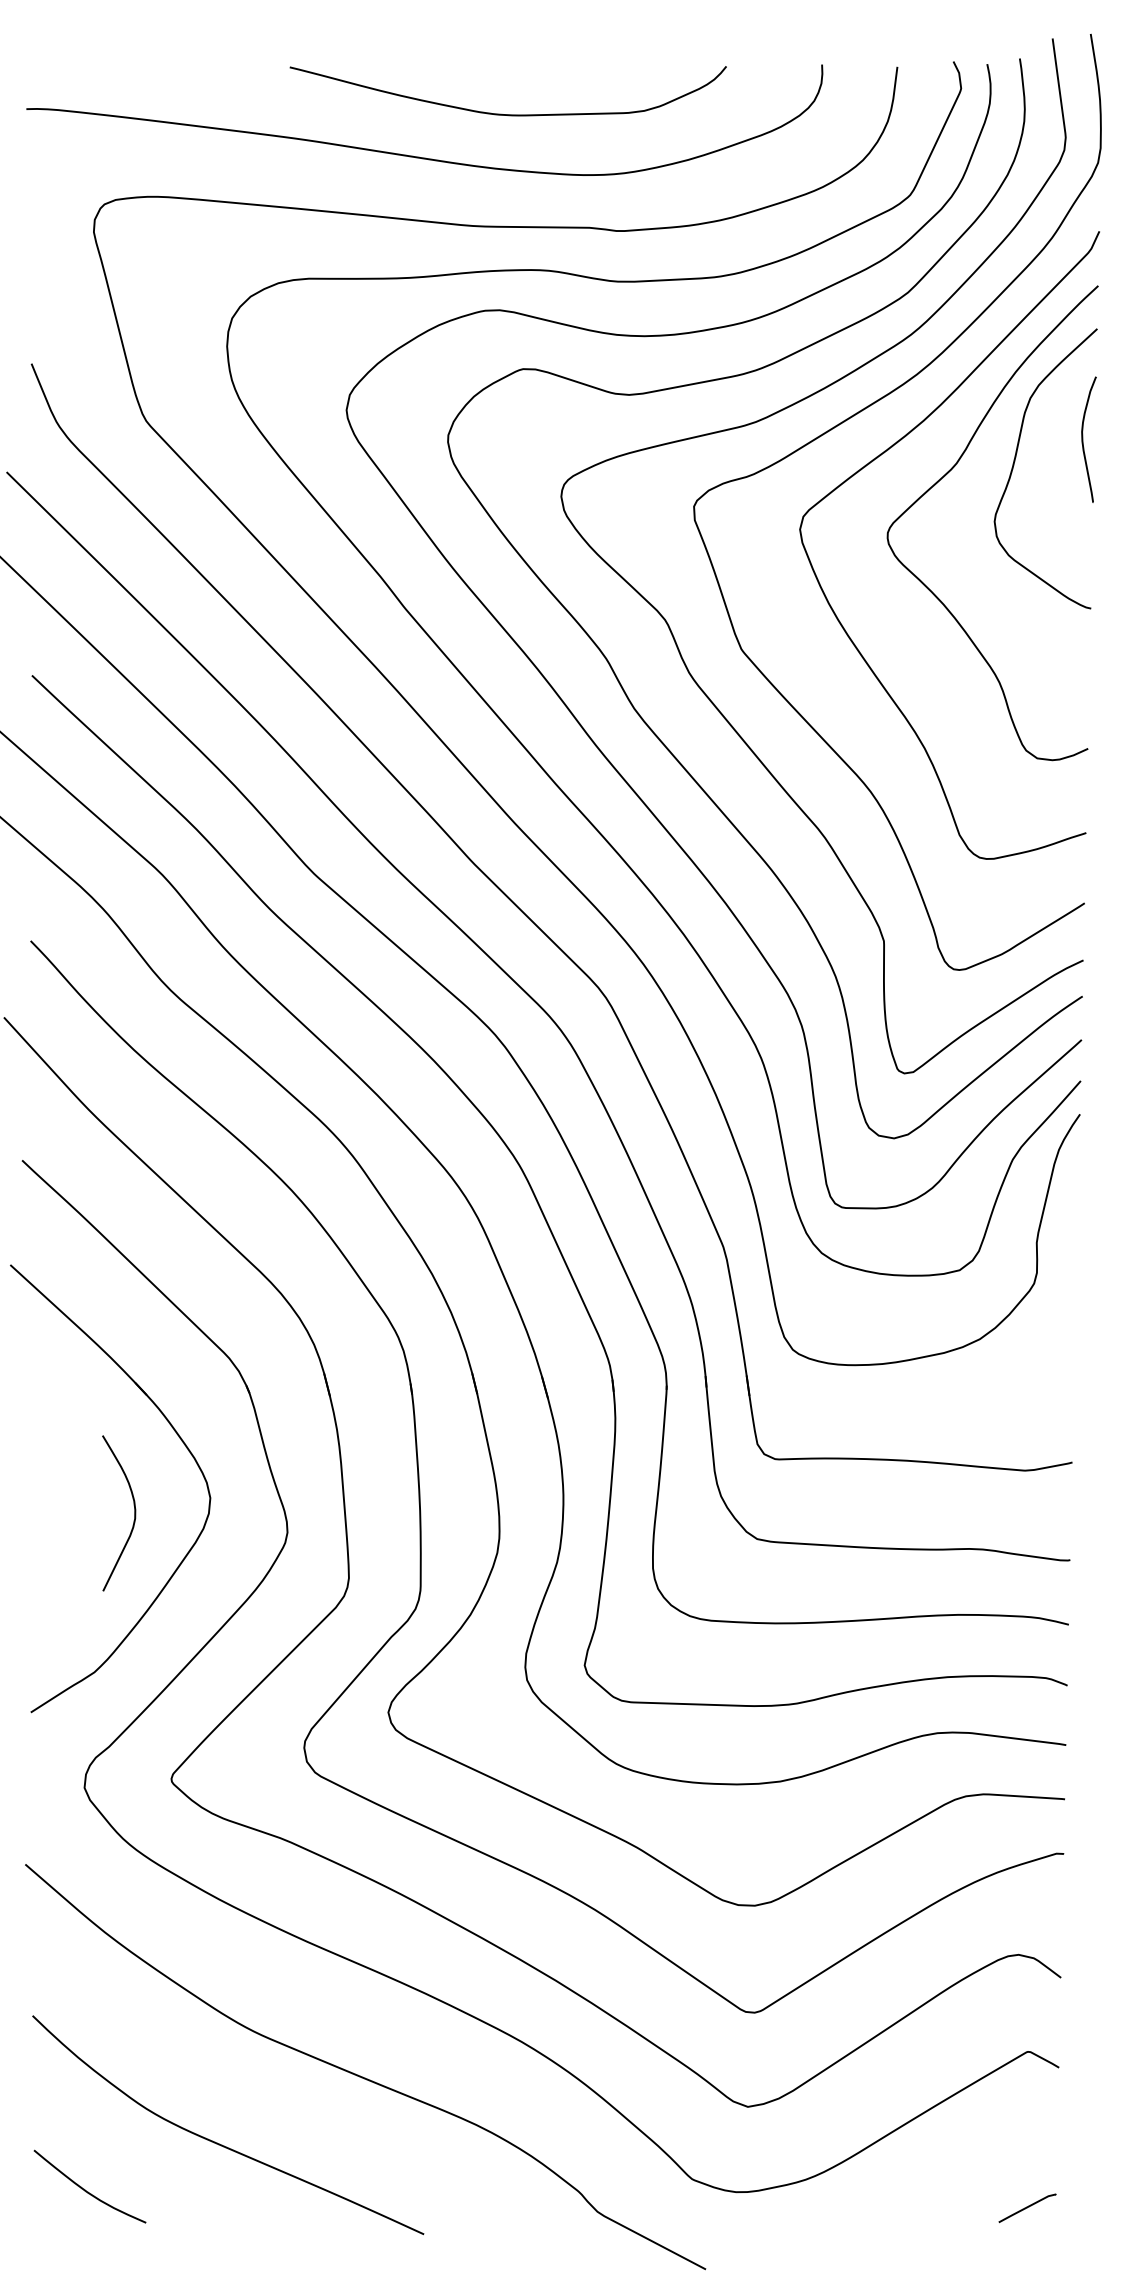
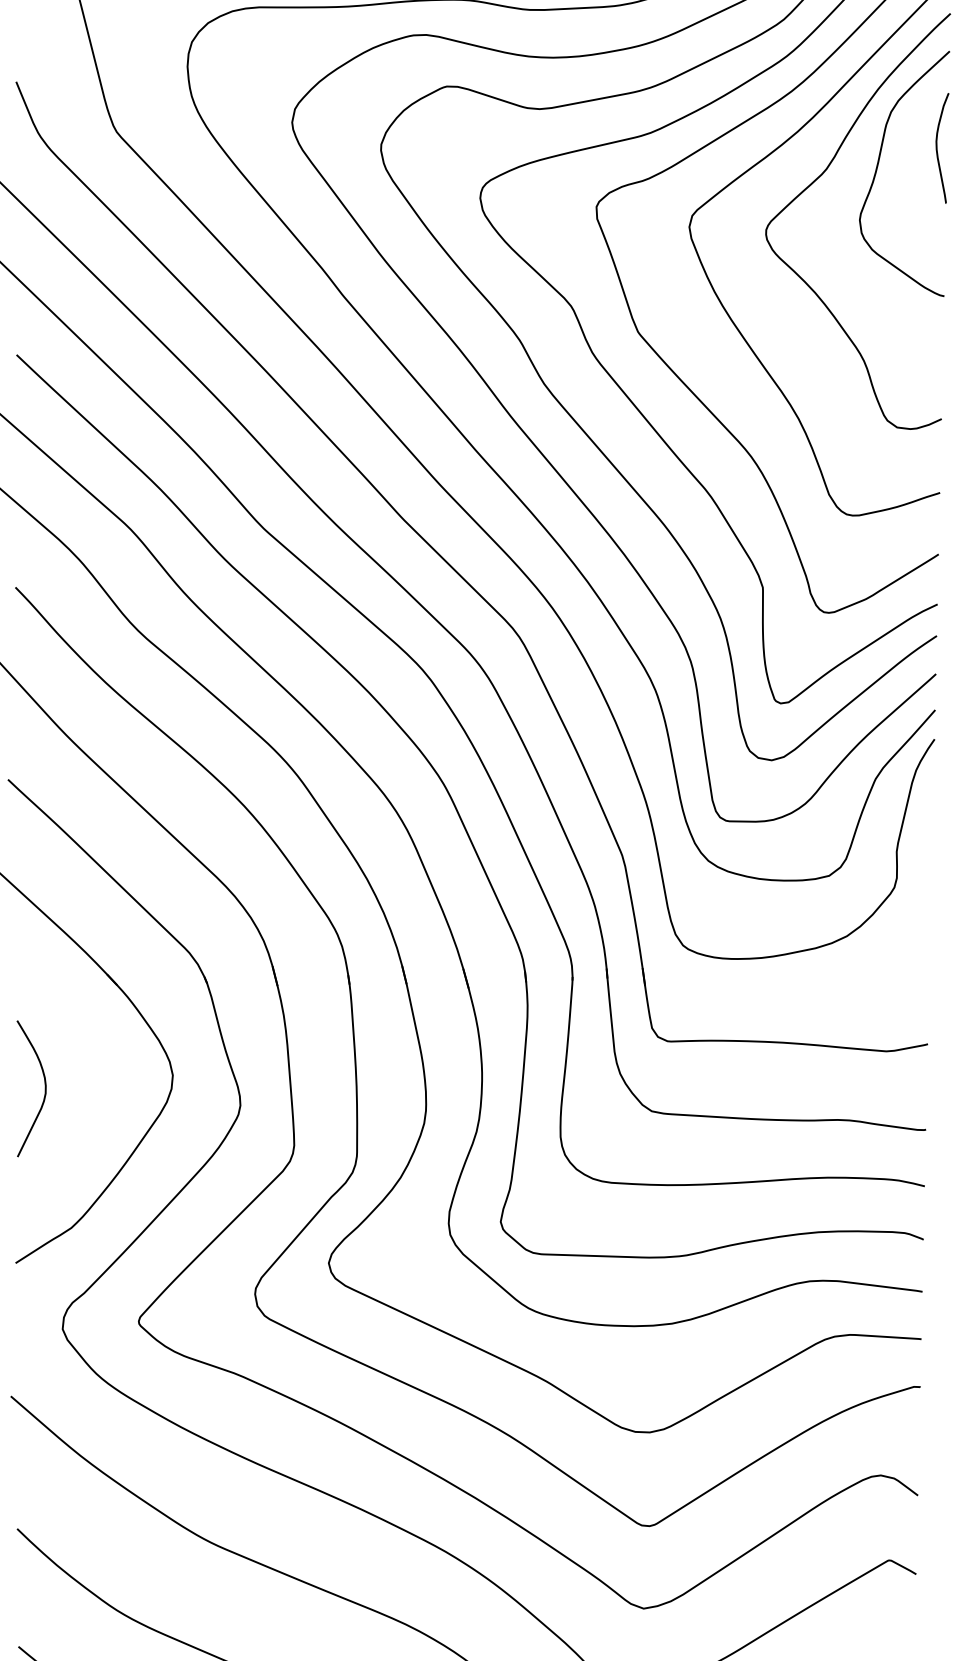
curve: (134, 1513) -> (45, 1088), moved

